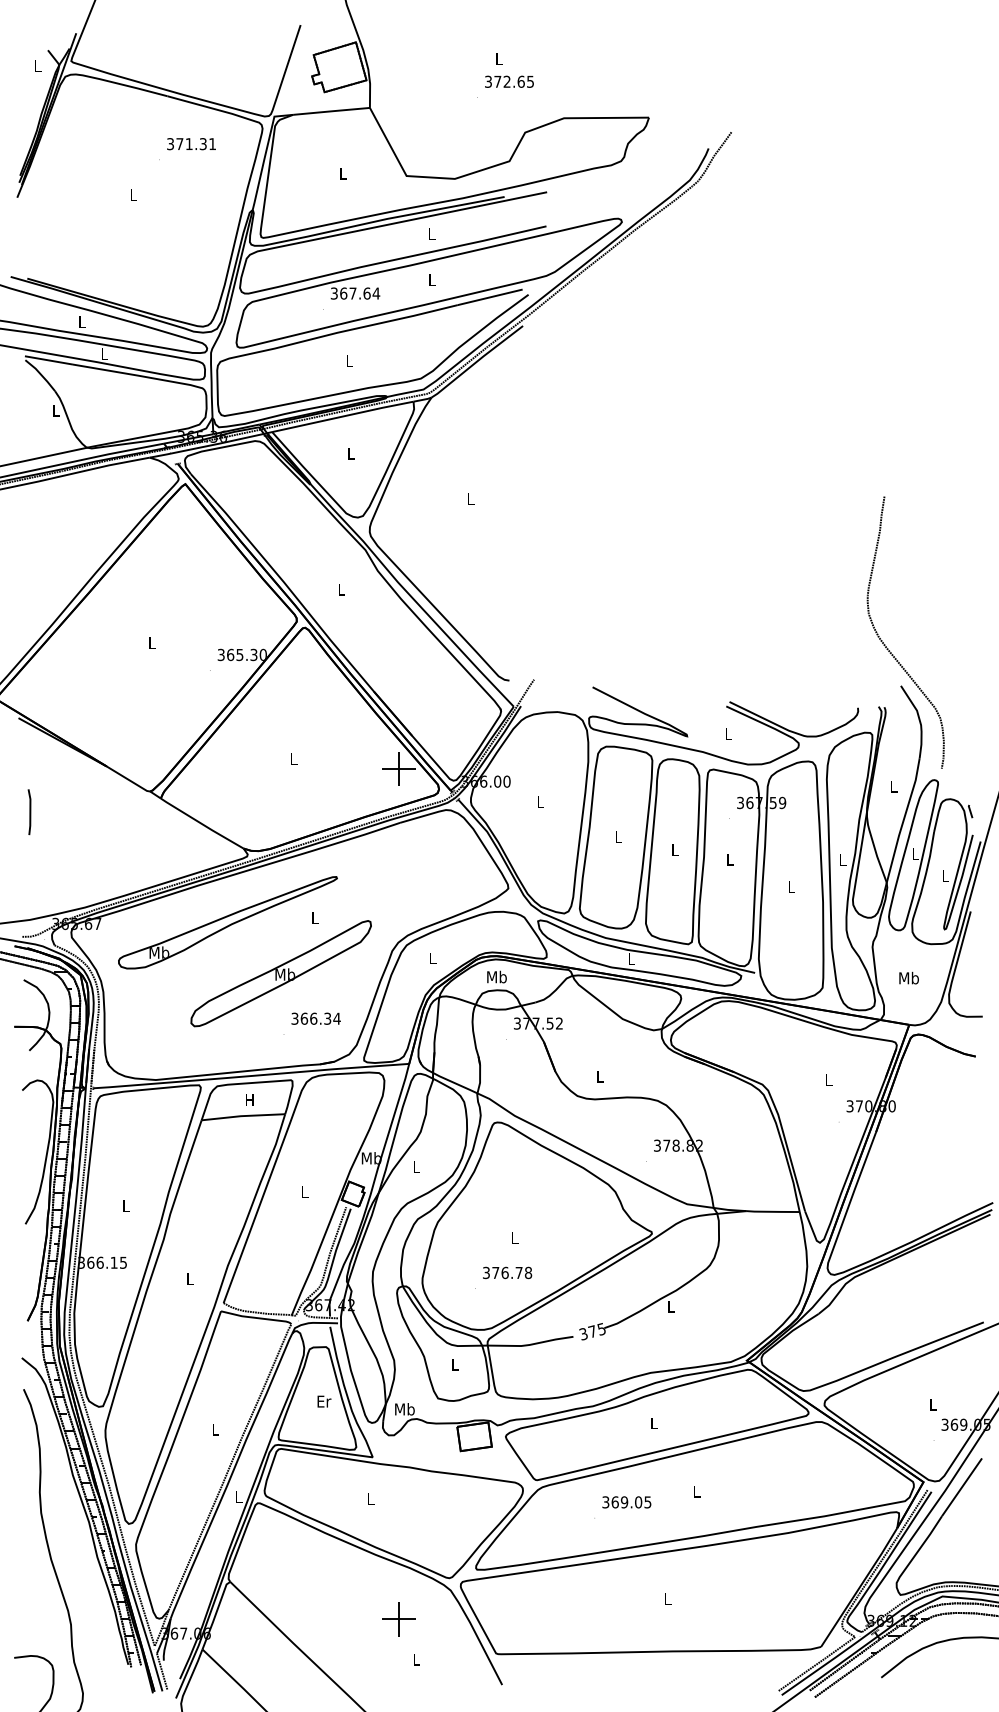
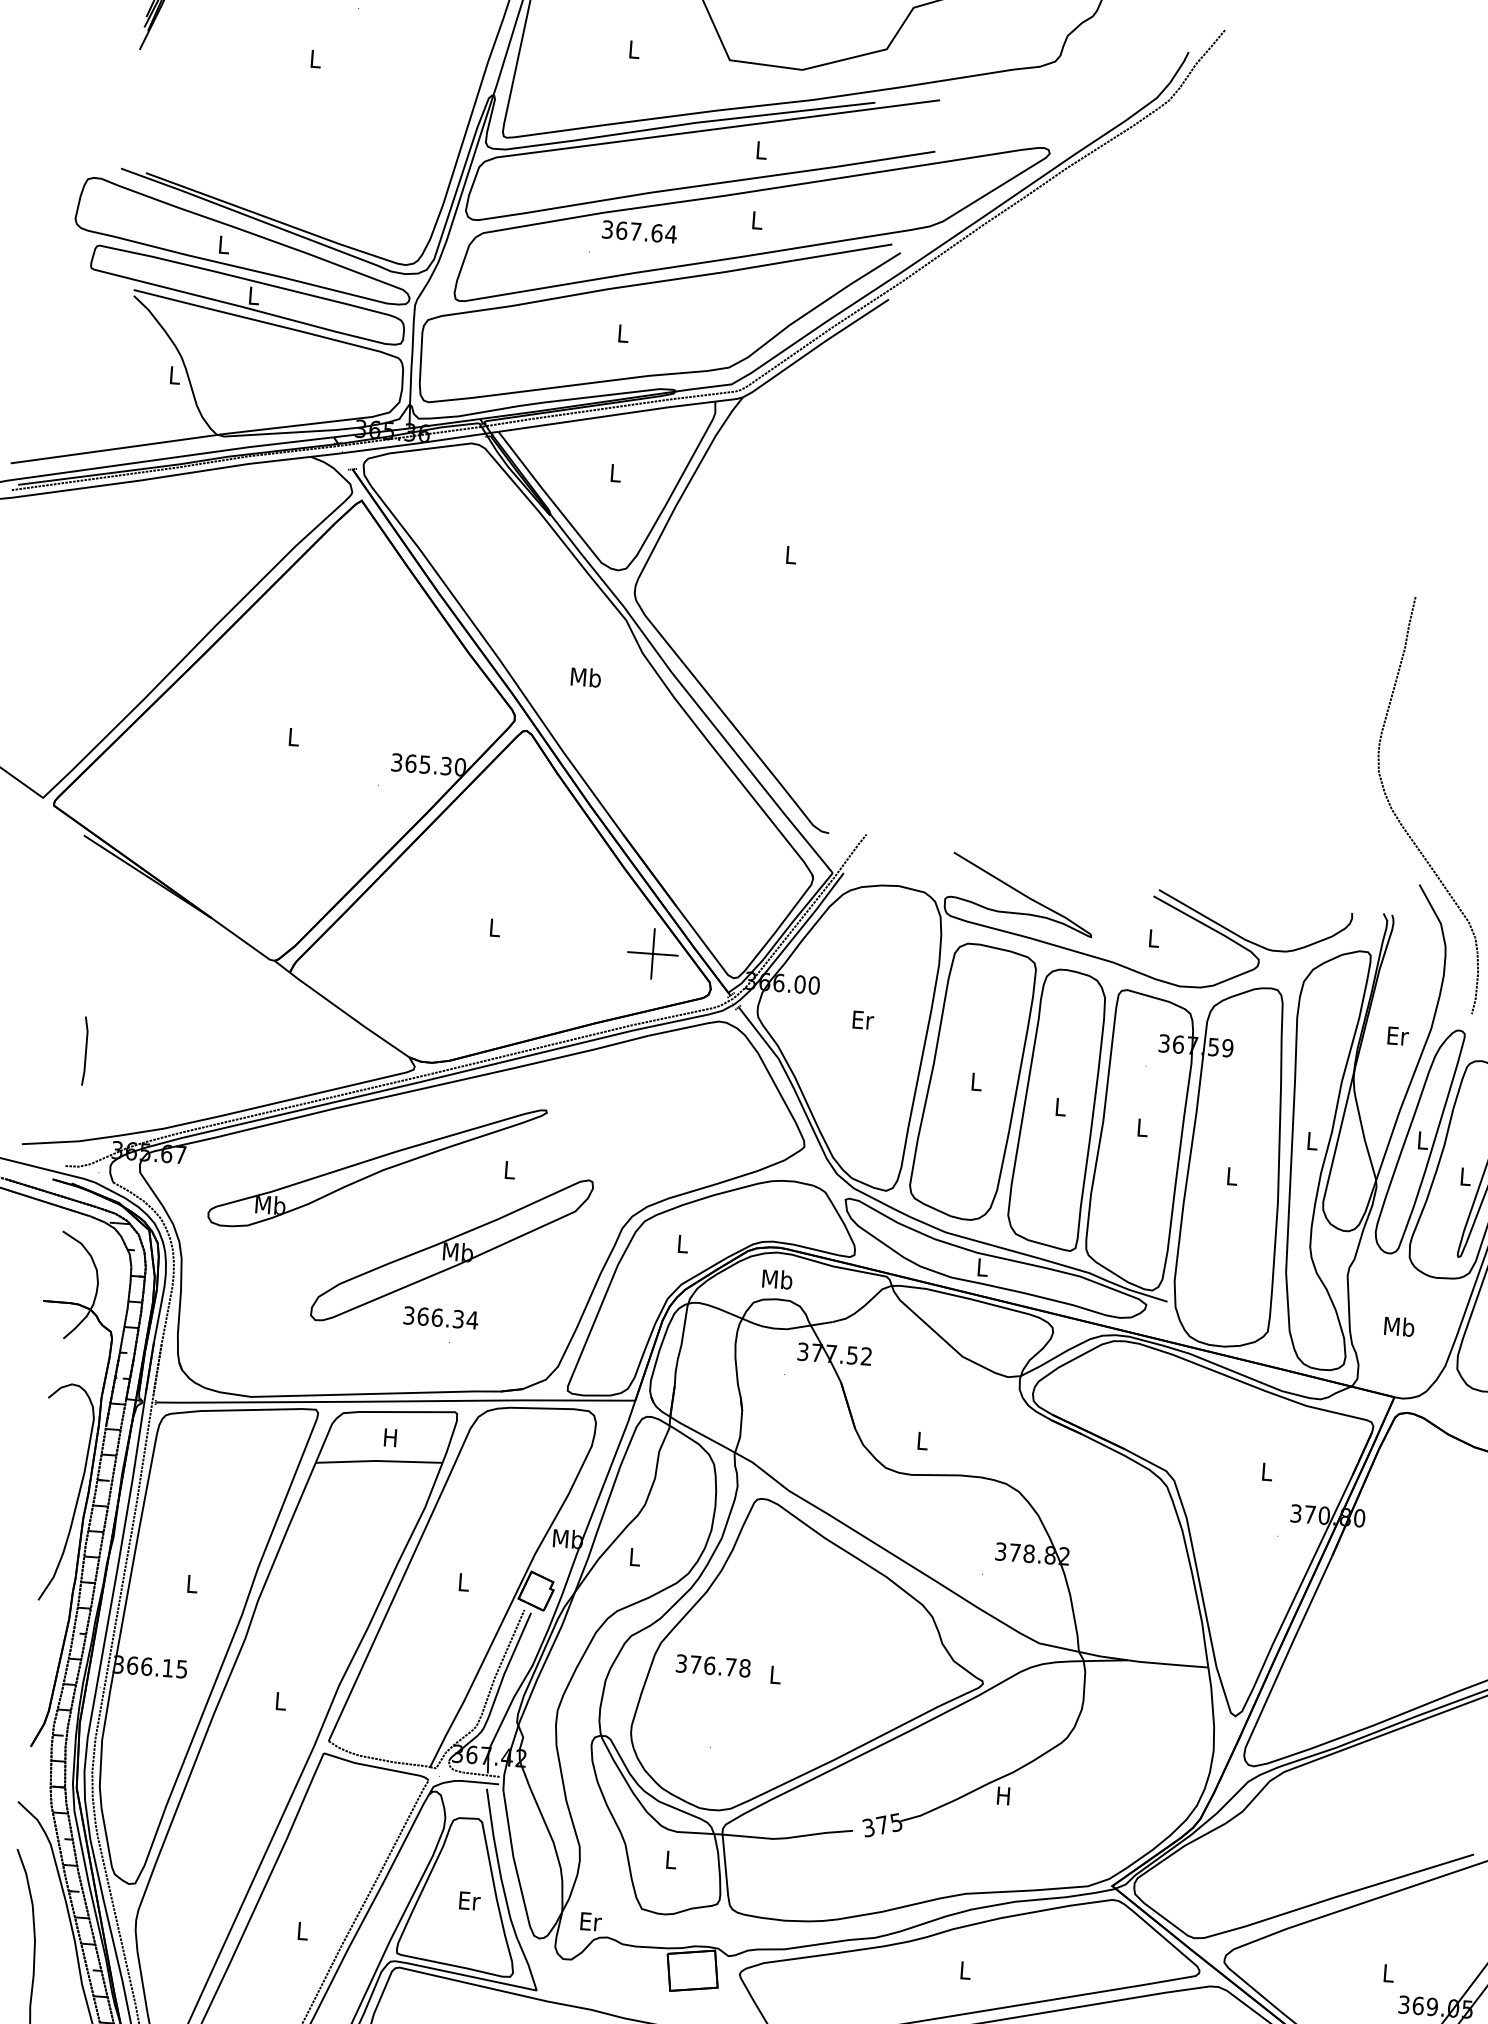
text: (341, 589) -> (585, 677), L -> Mb
text: (894, 786) -> (1398, 1035), L -> Er
text: (541, 802) -> (863, 1020), L -> Er
line: (29, 812) -> (84, 1051), moved
text: (315, 1018) -> (440, 1317), moved
text: (507, 1272) -> (713, 1665), moved
text: (670, 1306) -> (1002, 1795), L -> H
text: (404, 1409) -> (589, 1921), Mb -> Er

